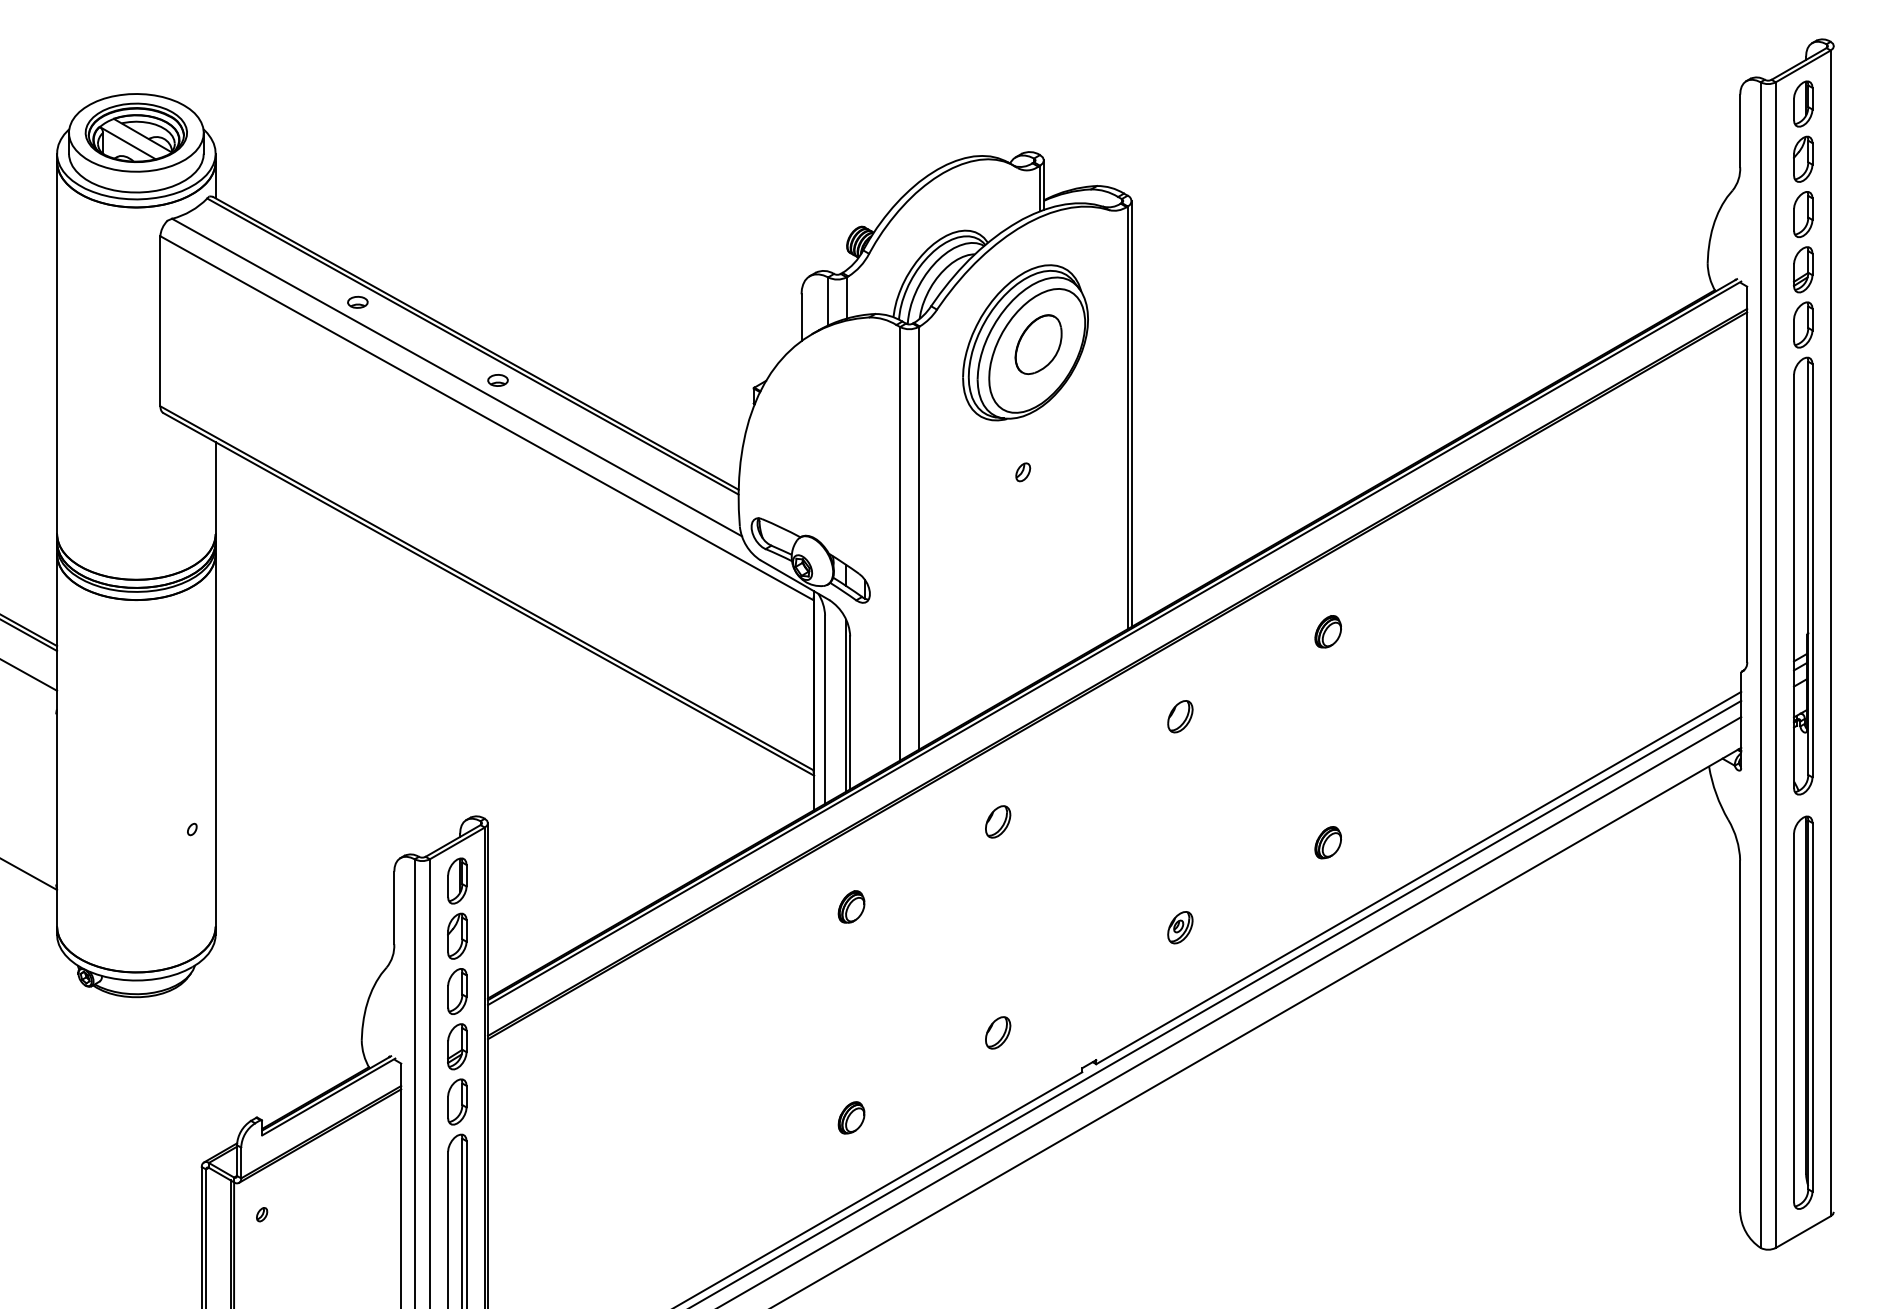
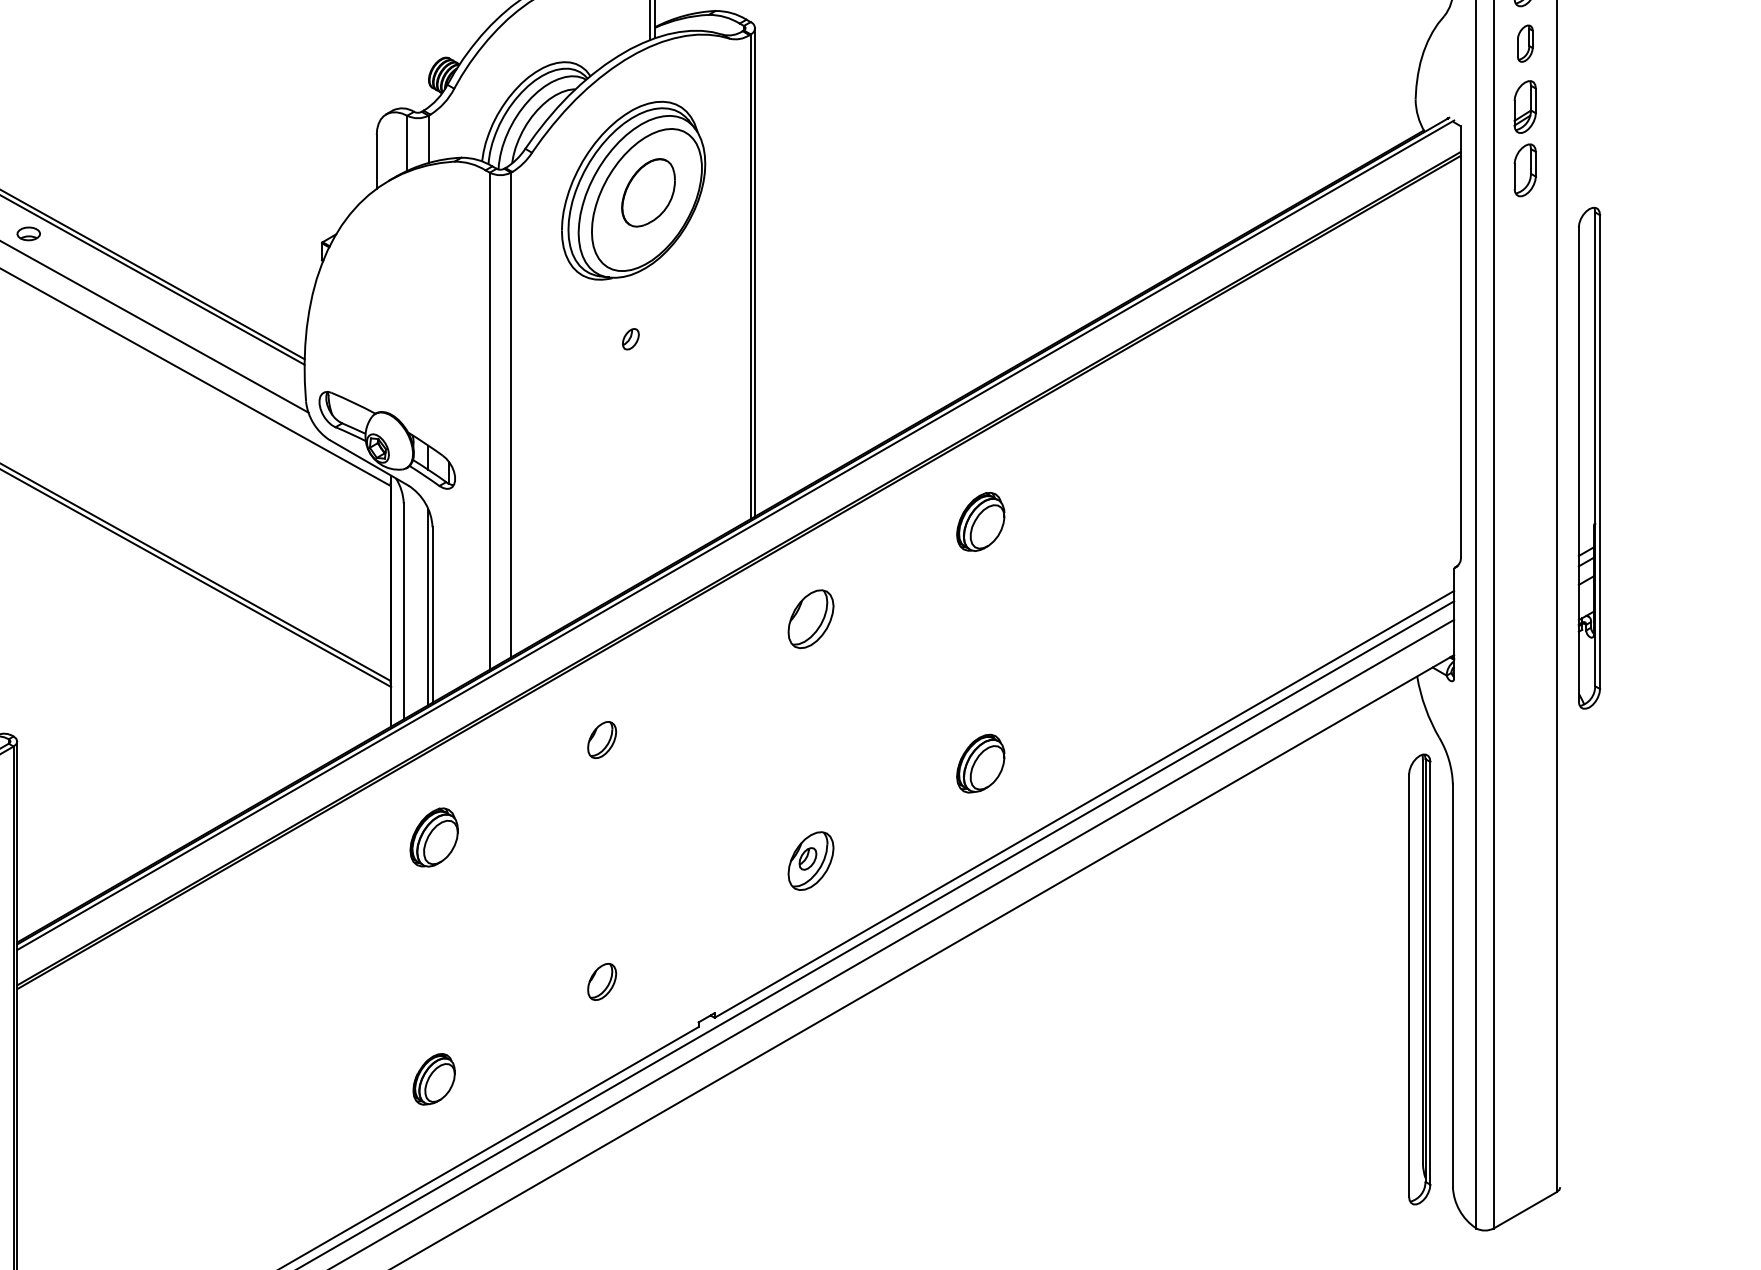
part: (1803, 214) -> (1525, 43), size x0.7
part: (1803, 575) -> (1589, 457), moved
part: (1327, 631) -> (979, 521), size x1.6
part: (1180, 716) -> (811, 619), size x1.6
part: (1327, 842) -> (979, 763), size x1.6
part: (851, 906) -> (434, 837), size x1.6
part: (1180, 927) -> (811, 861), size x1.6
part: (1803, 1012) -> (1420, 979), moved
part: (851, 1117) -> (434, 1078), size x1.4

